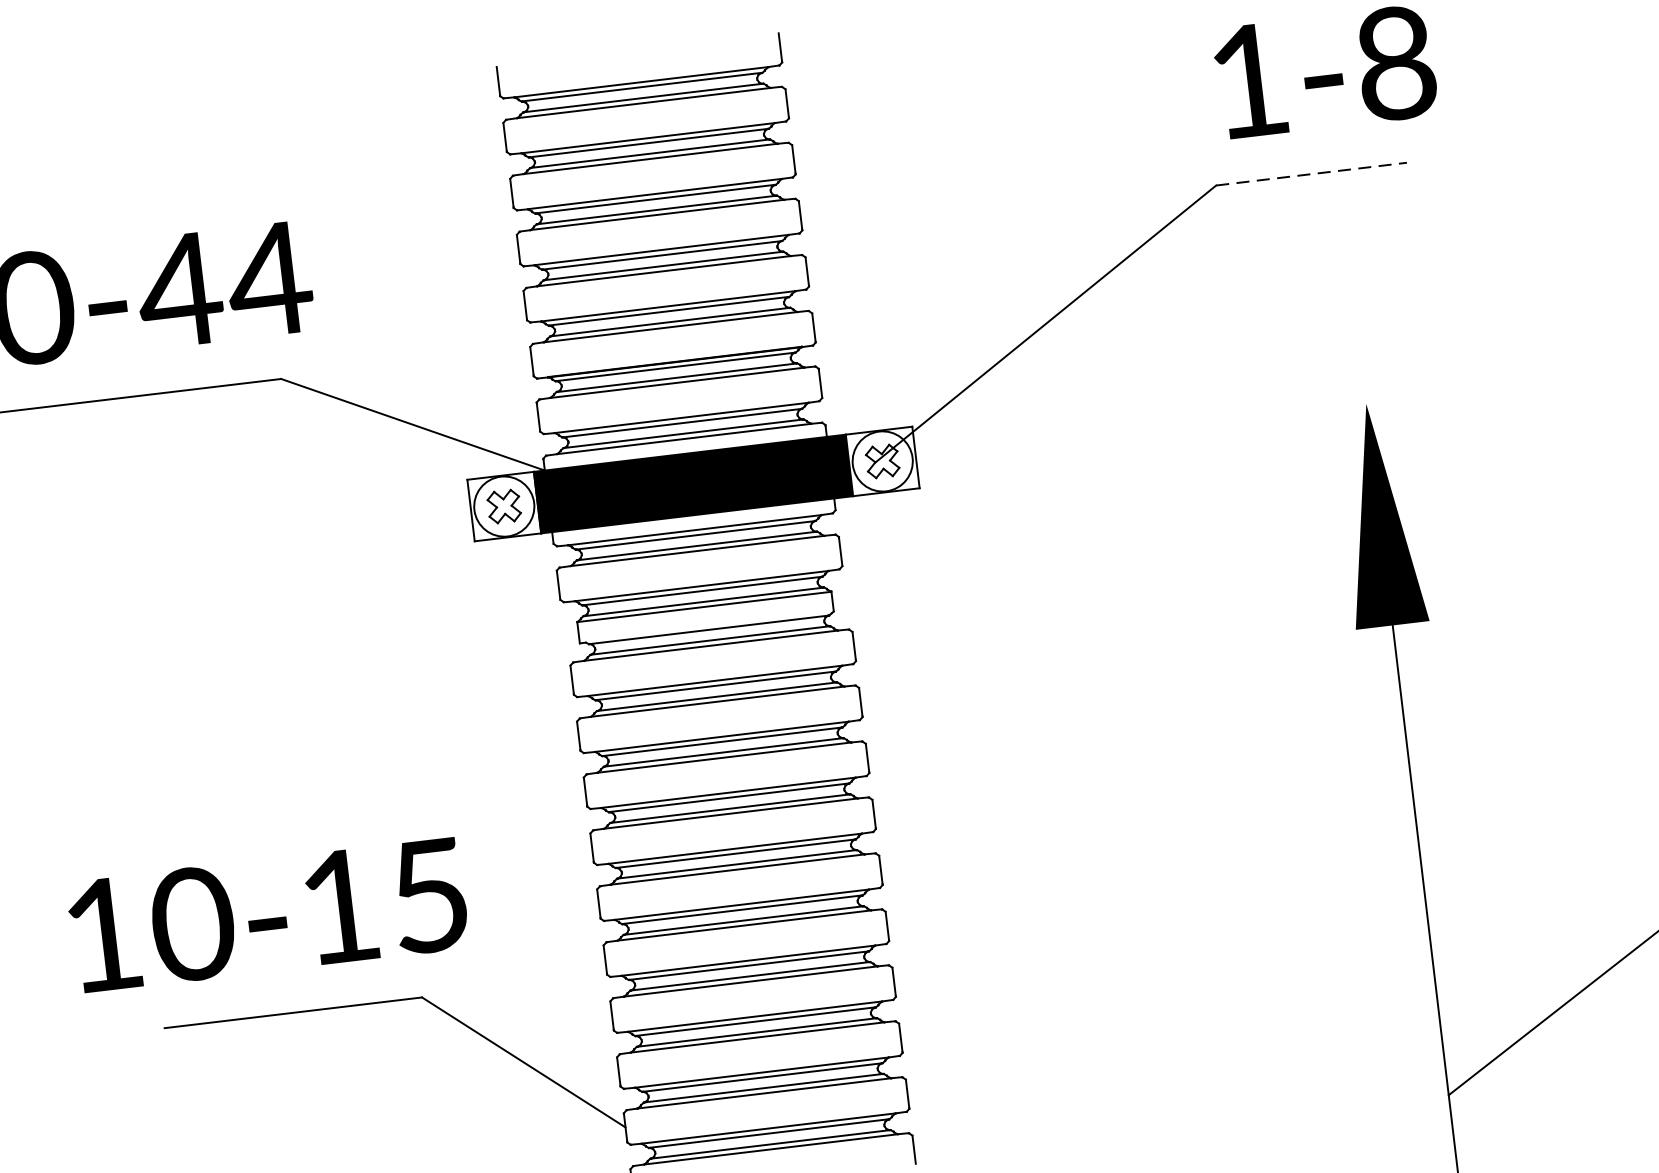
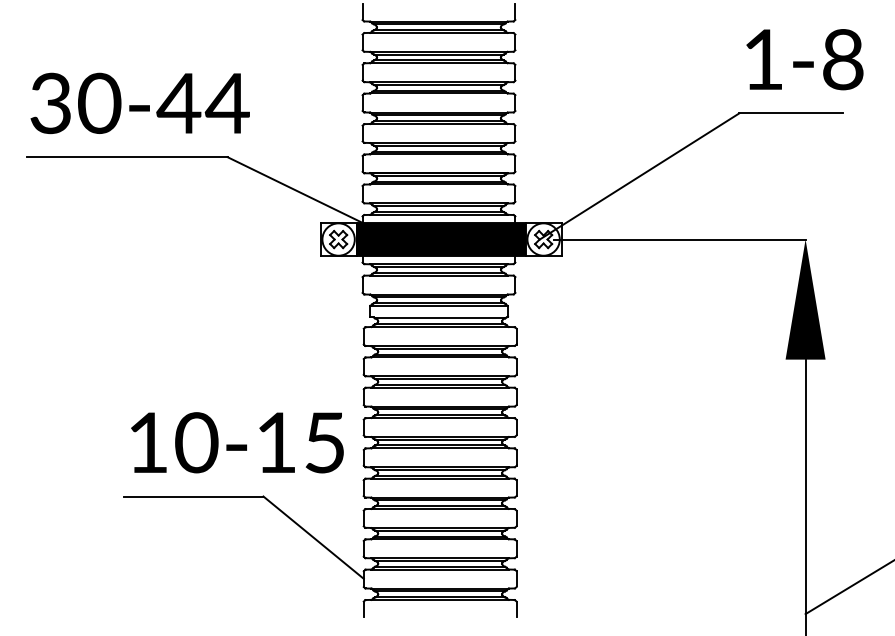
line: (1310, 174) -> (790, 113), dashed -> solid
line: (1133, 431) -> (679, 239), added
text: (268, 914) -> (237, 442), moved

